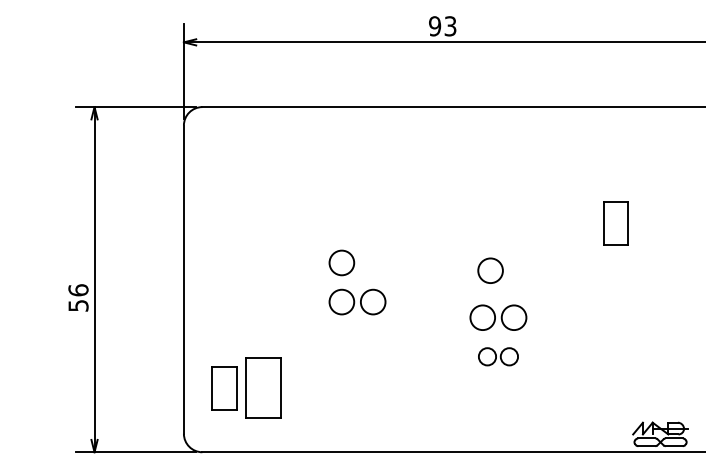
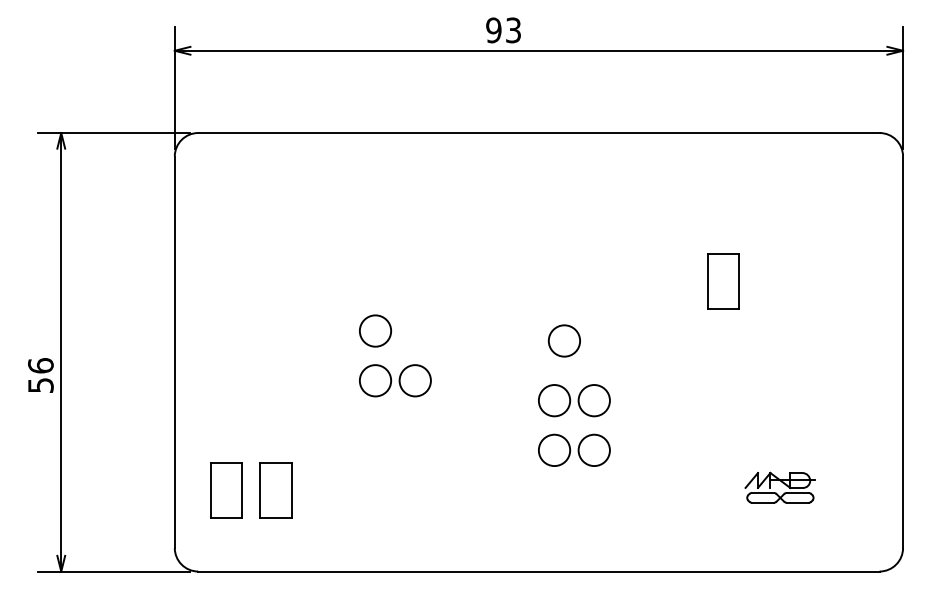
part: (498, 356) -> (574, 449), size x1.43
part: (263, 388) -> (275, 490), size x0.71
part: (659, 434) -> (779, 487), moved

